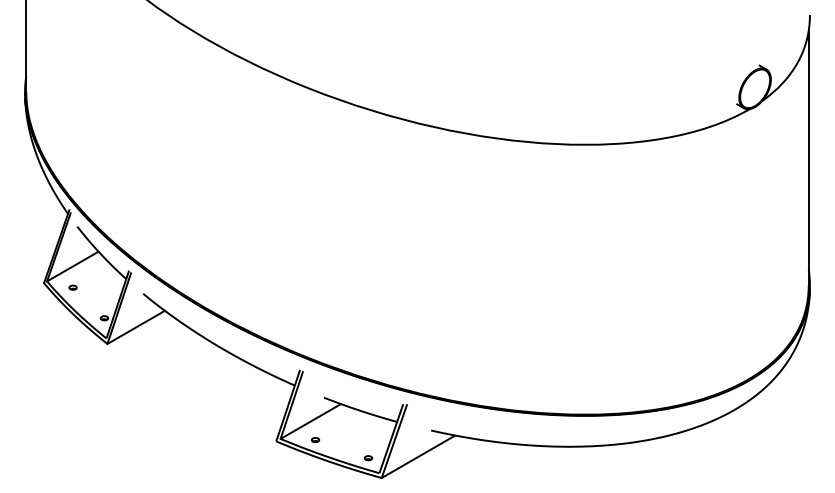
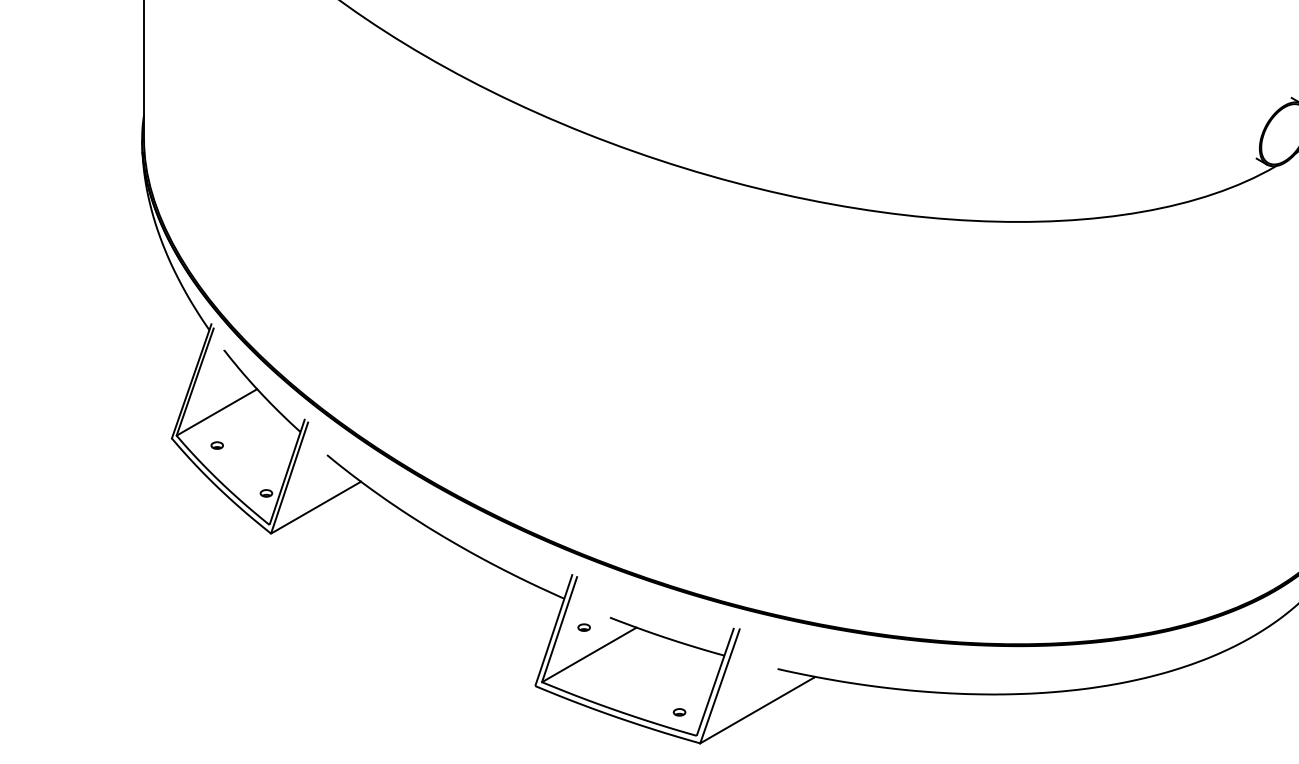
part: (315, 440) -> (584, 628), moved

